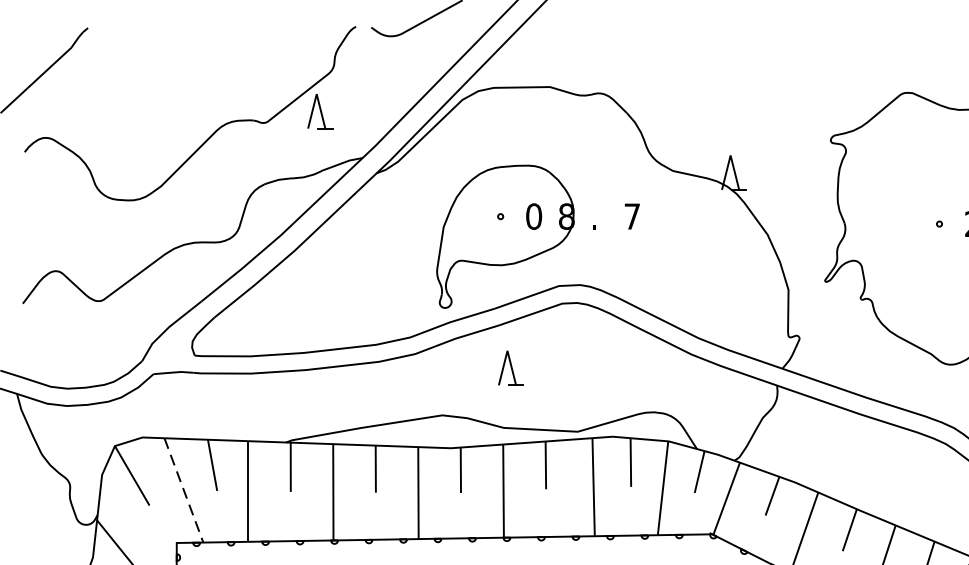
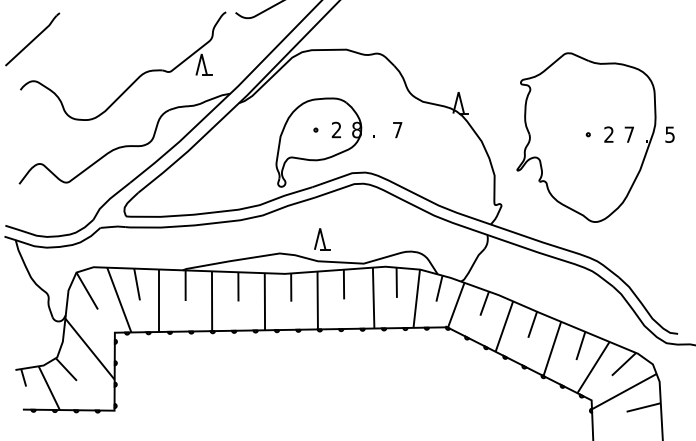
text: (533, 215) -> (336, 129), 0 -> 2
part: (511, 368) -> (322, 239), moved
line: (184, 491) -> (119, 300), dashed -> solid

